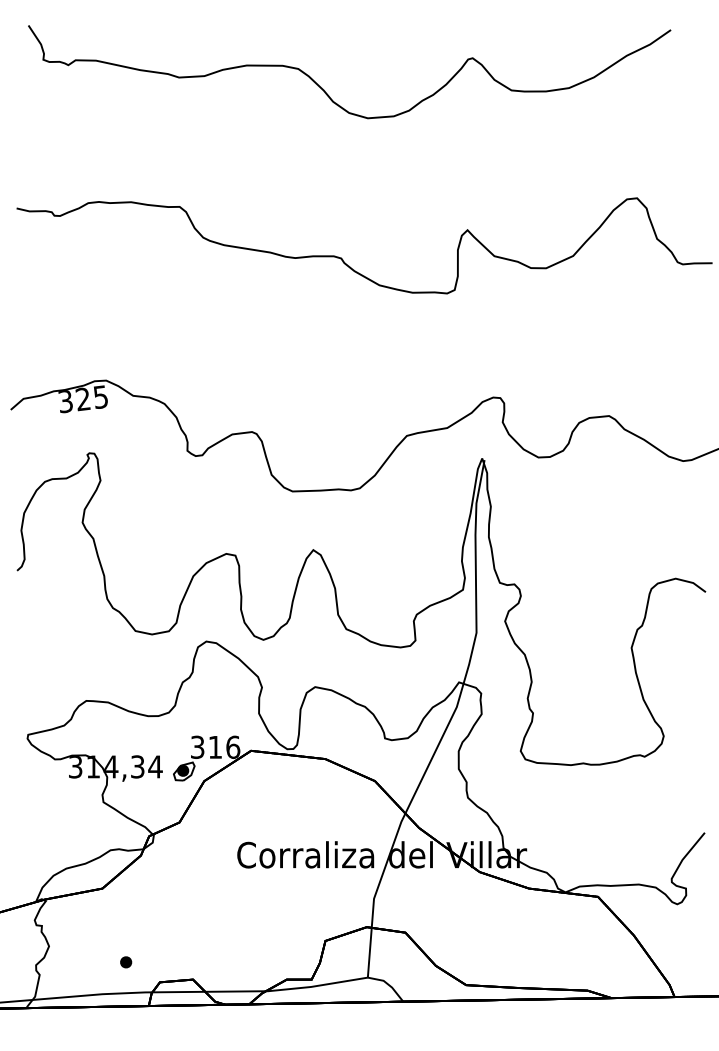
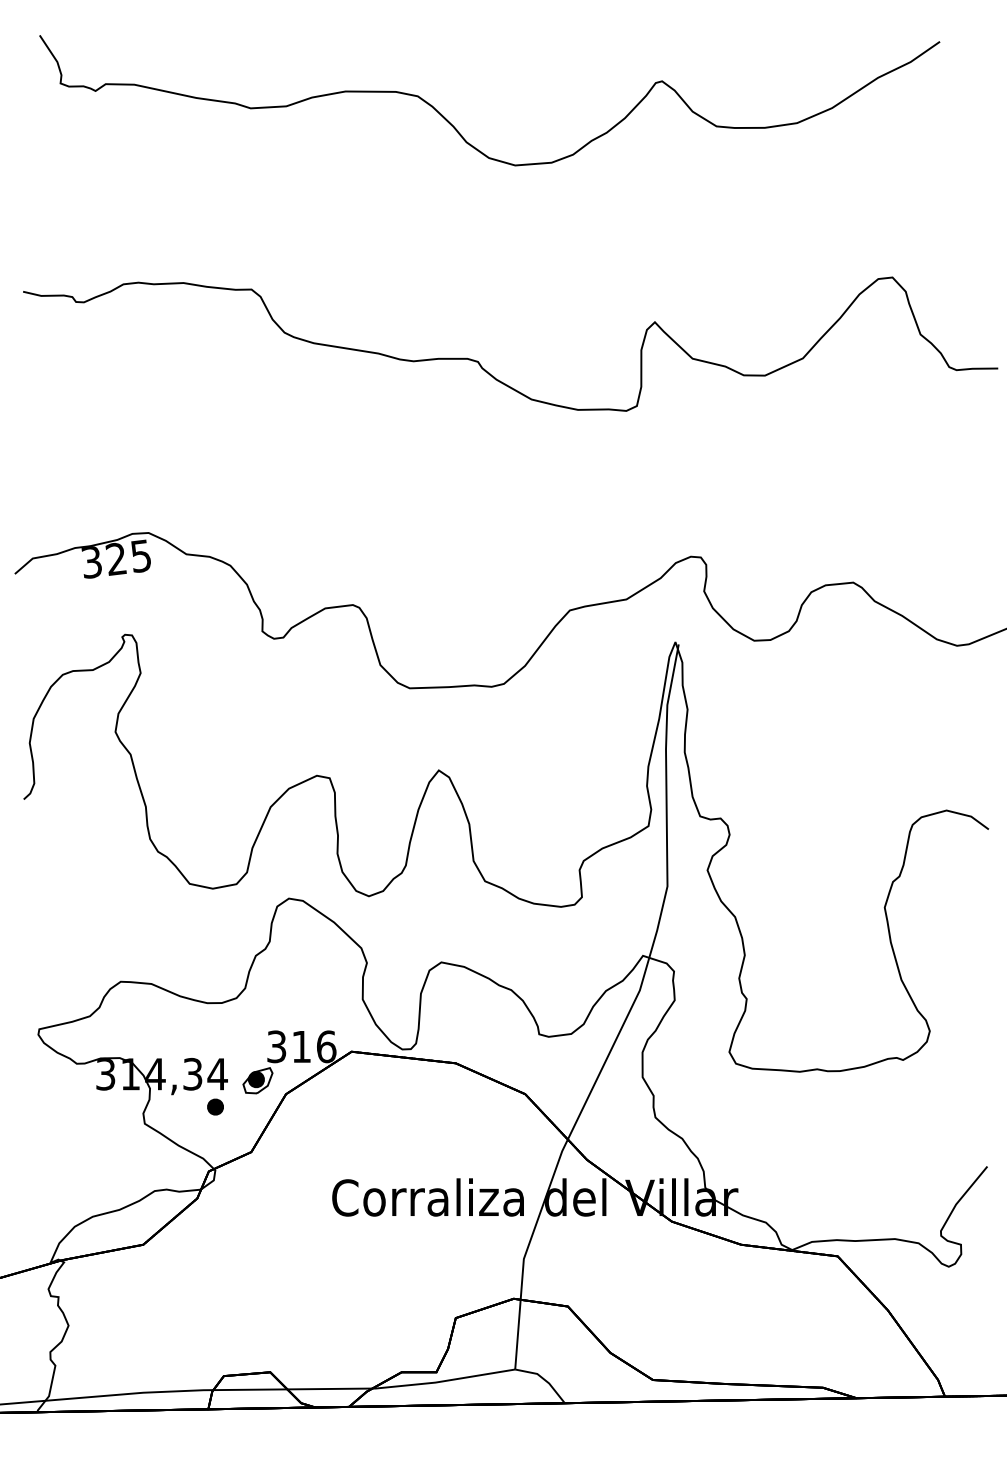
part: (126, 961) -> (215, 1106), moved

